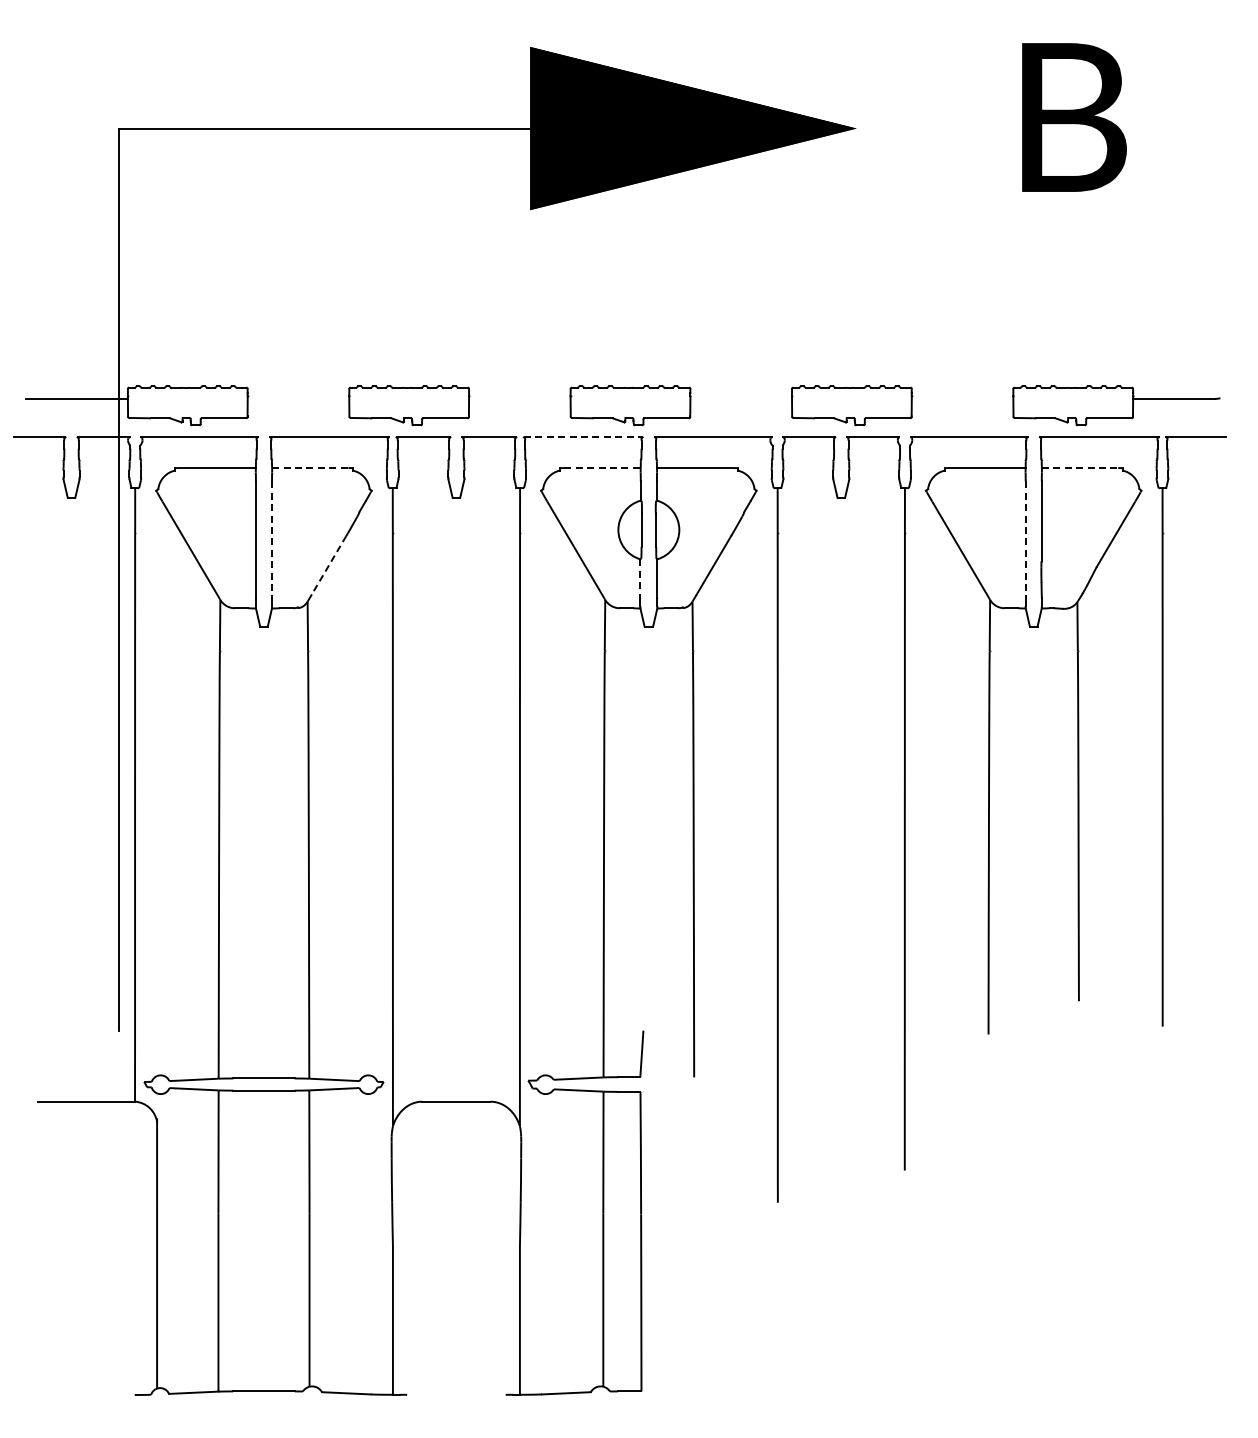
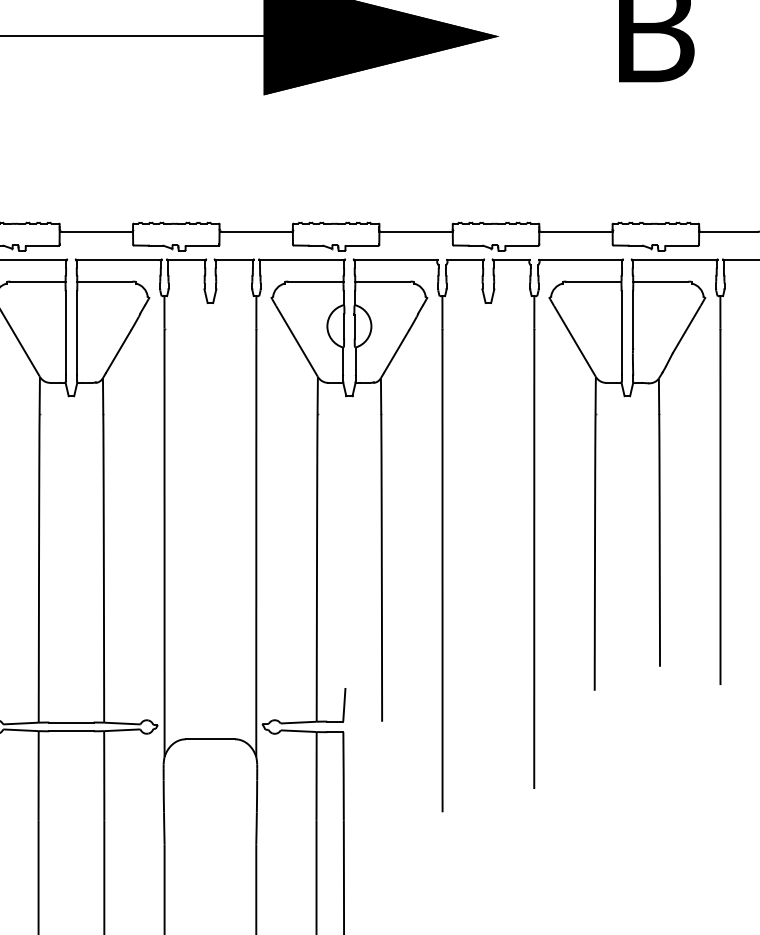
line: (298, 398) -> (96, 231), added
line: (519, 398) -> (255, 231), added
line: (740, 398) -> (415, 231), added
line: (962, 398) -> (575, 231), added
line: (583, 437) -> (302, 259), dashed -> solid
line: (310, 468) -> (105, 281), dashed -> solid
line: (603, 468) -> (316, 281), dashed -> solid
line: (1080, 468) -> (661, 281), dashed -> solid
line: (272, 540) -> (77, 333), dashed -> solid
line: (1025, 540) -> (621, 333), dashed -> solid
line: (329, 565) -> (118, 352), dashed -> solid
line: (640, 579) -> (343, 362), dashed -> solid

